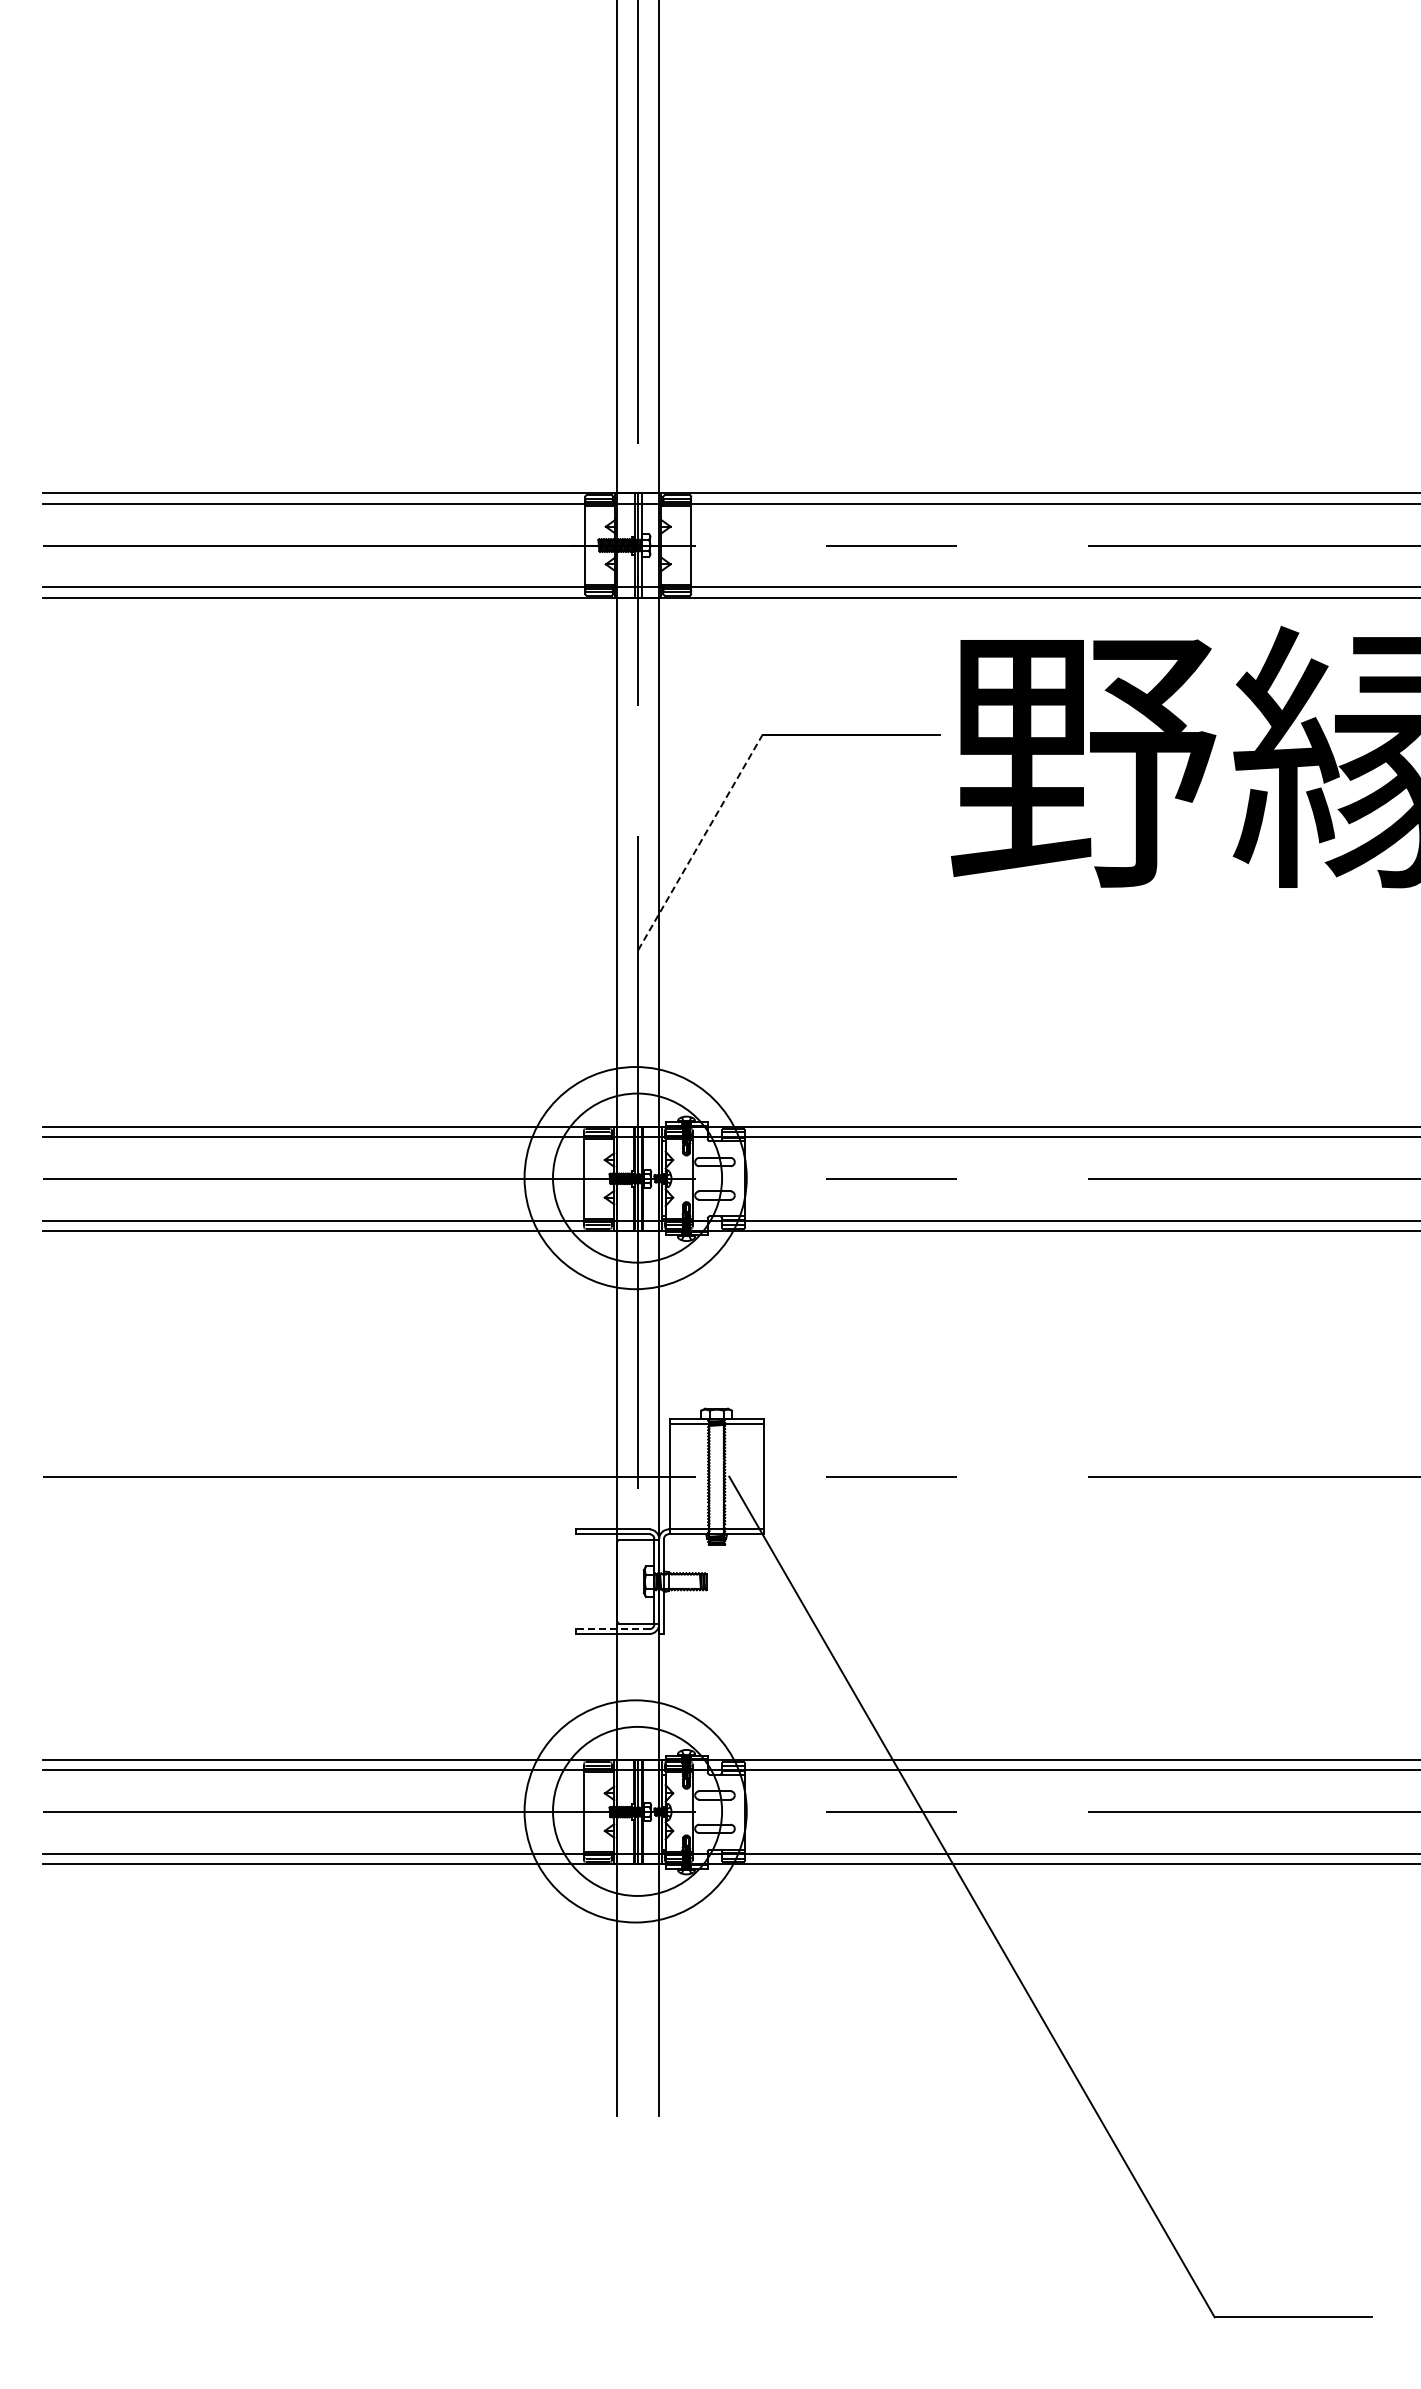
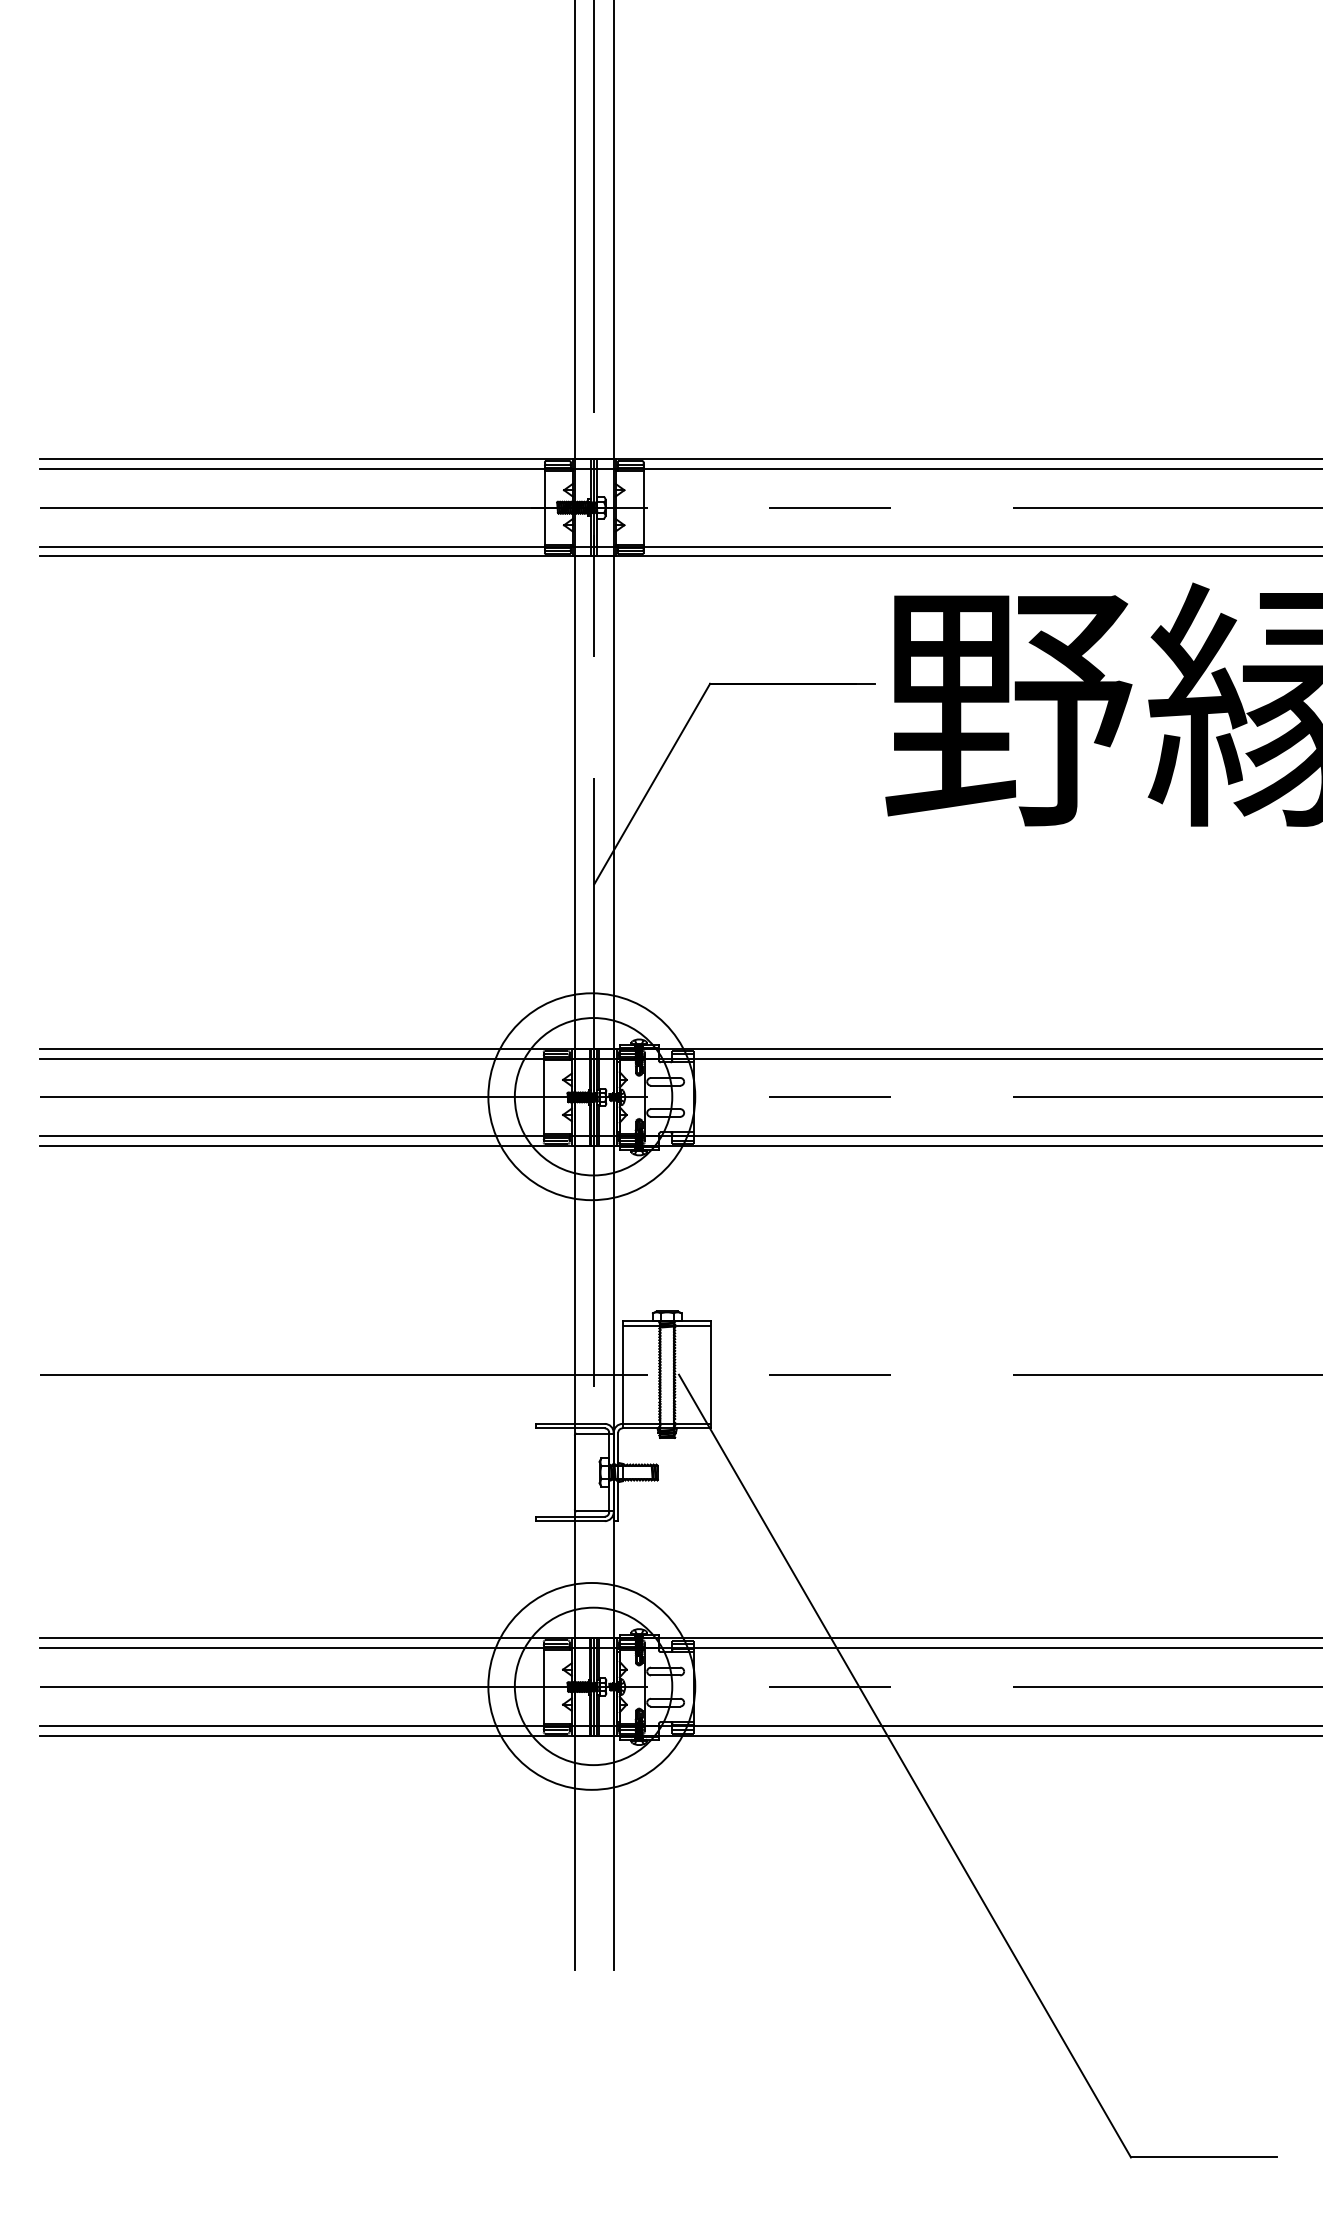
line: (700, 841) -> (652, 783), dashed -> solid
line: (612, 1629) -> (570, 1517), dashed -> solid

